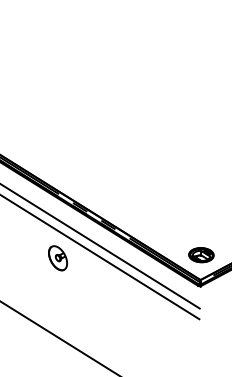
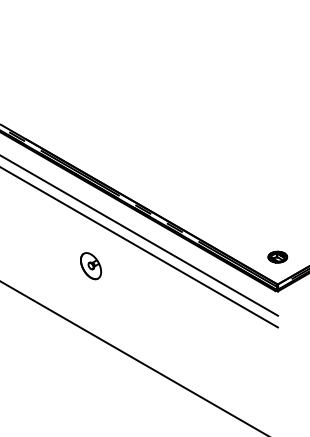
part: (201, 254) -> (277, 256), size x0.7
part: (58, 258) -> (91, 266), moved

